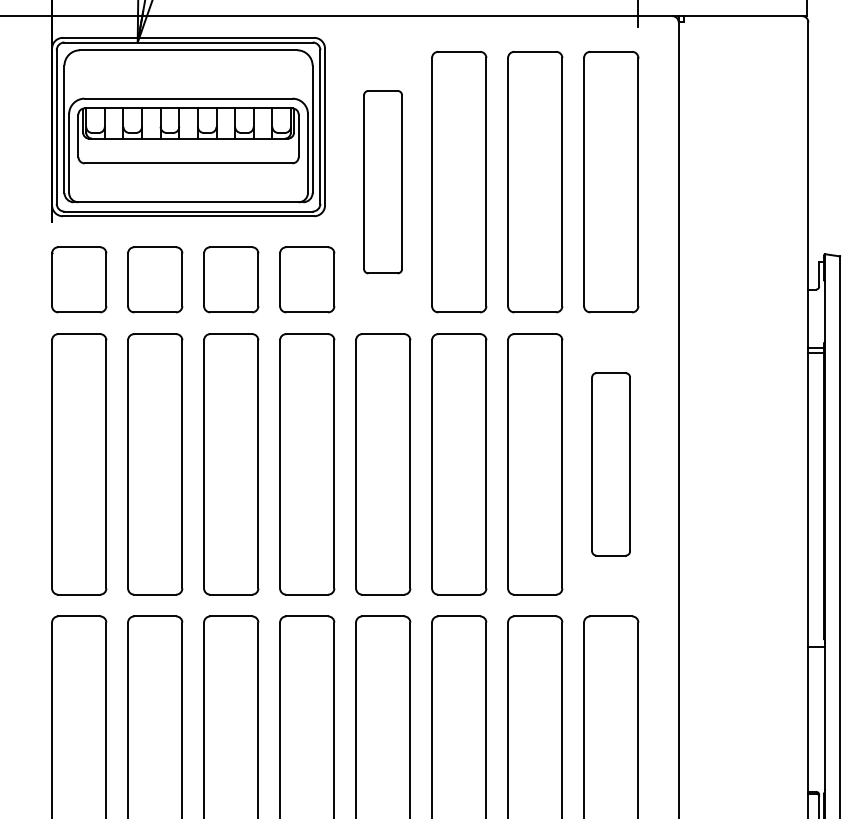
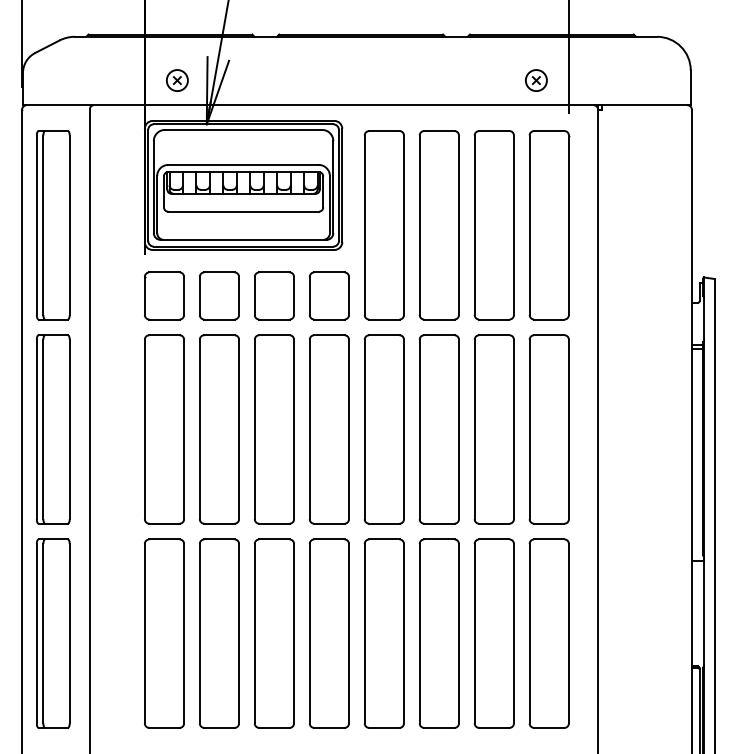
part: (382, 182) -> (383, 225), size x1.43
part: (610, 464) -> (548, 429), size x1.43

